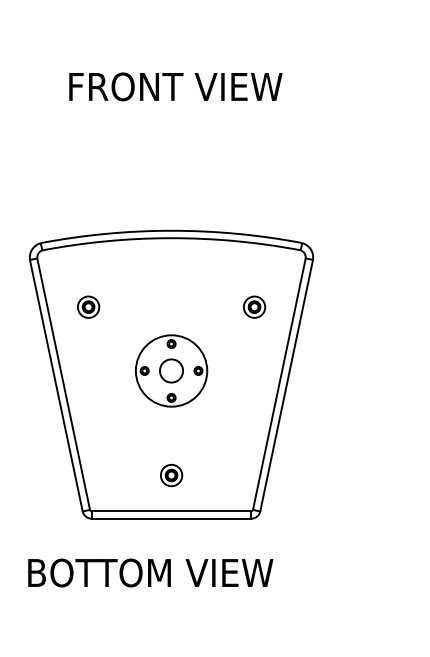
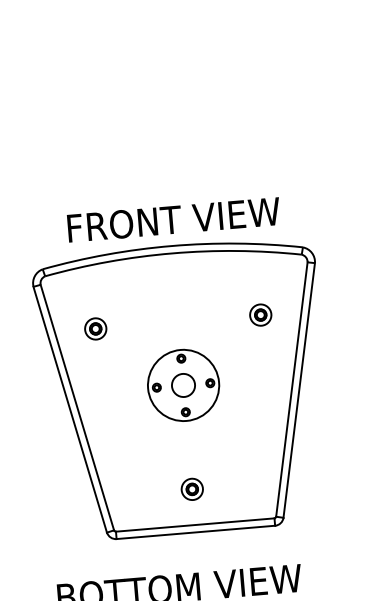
text: (175, 86) -> (173, 219), moved

